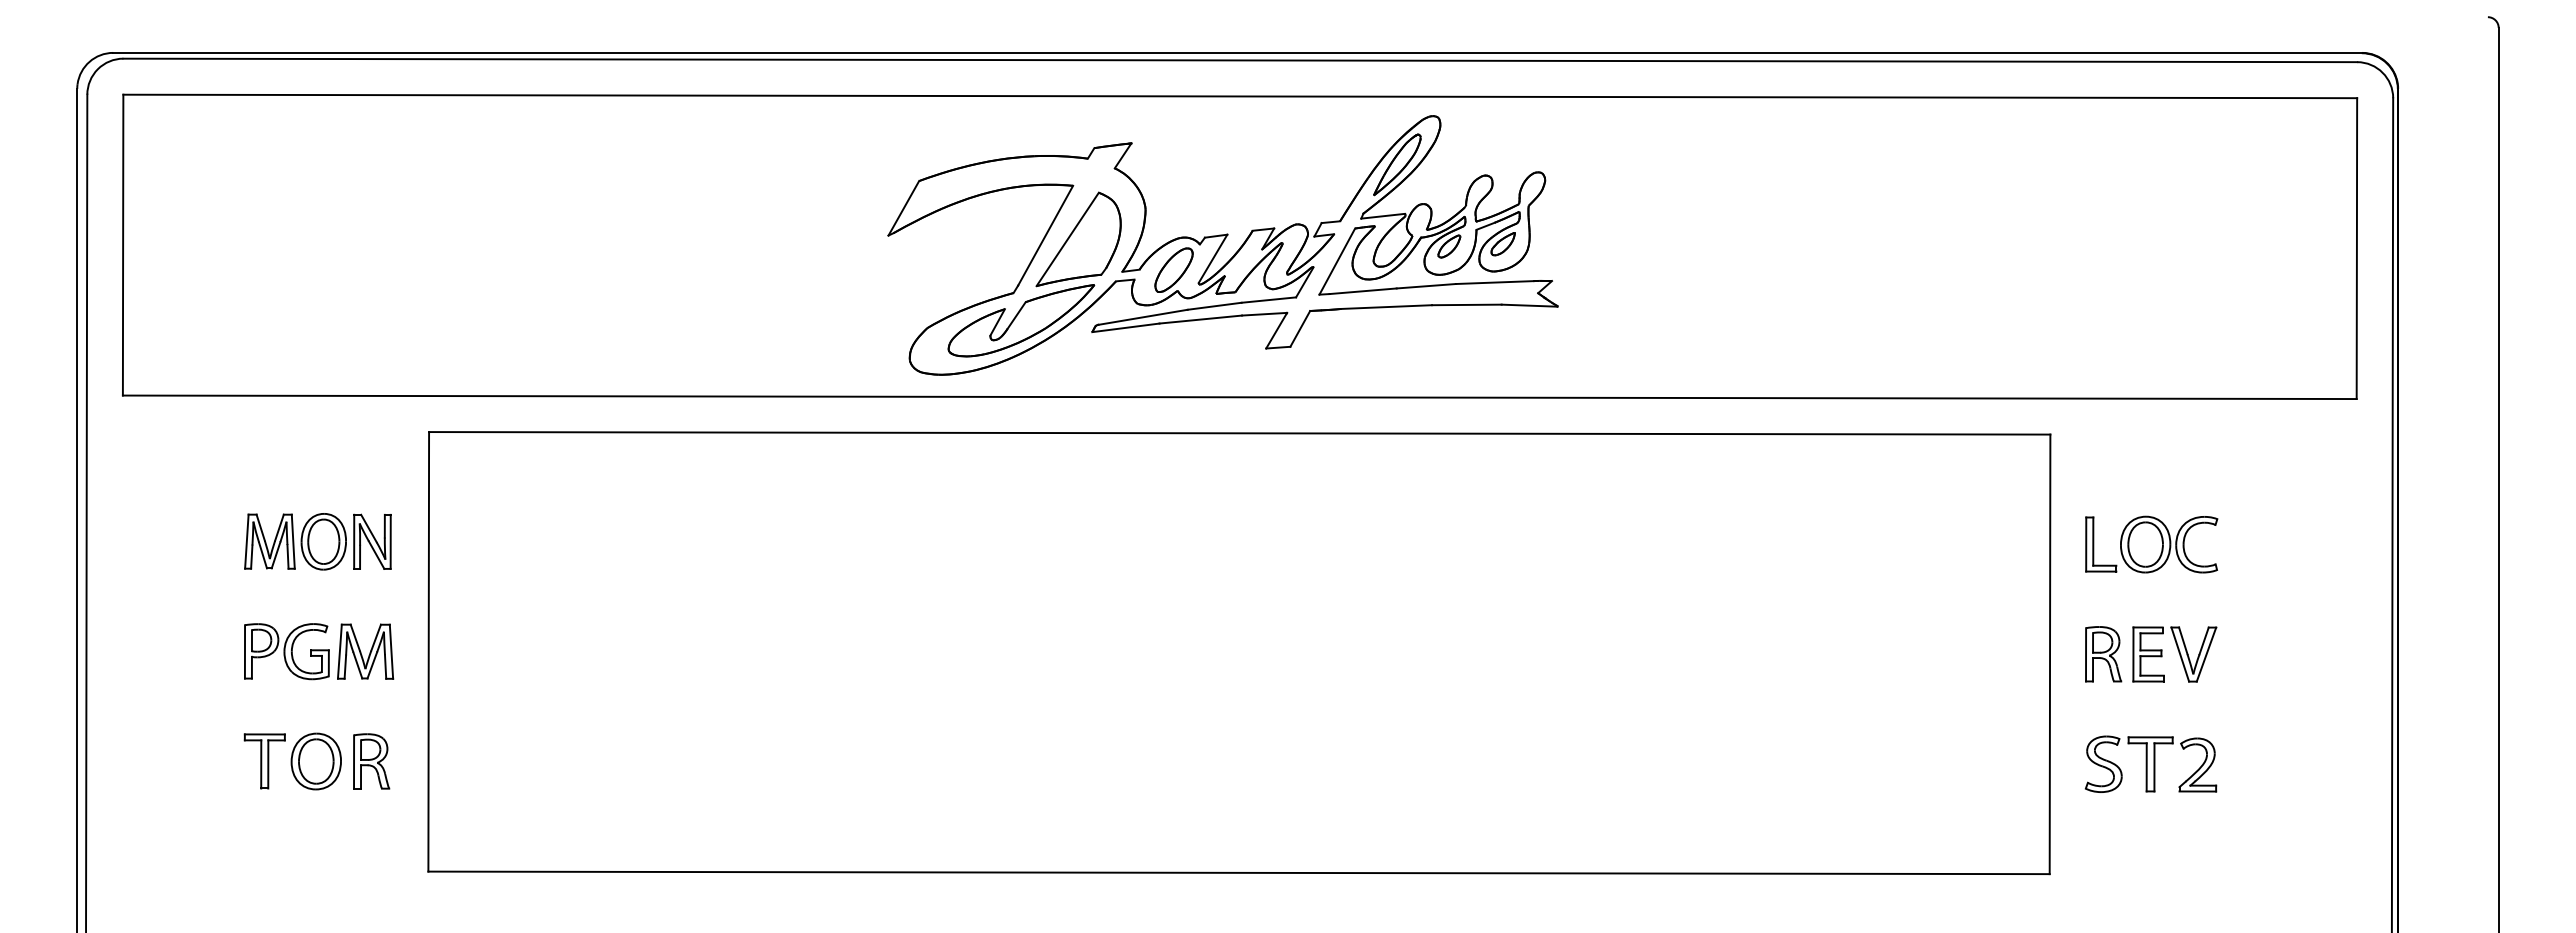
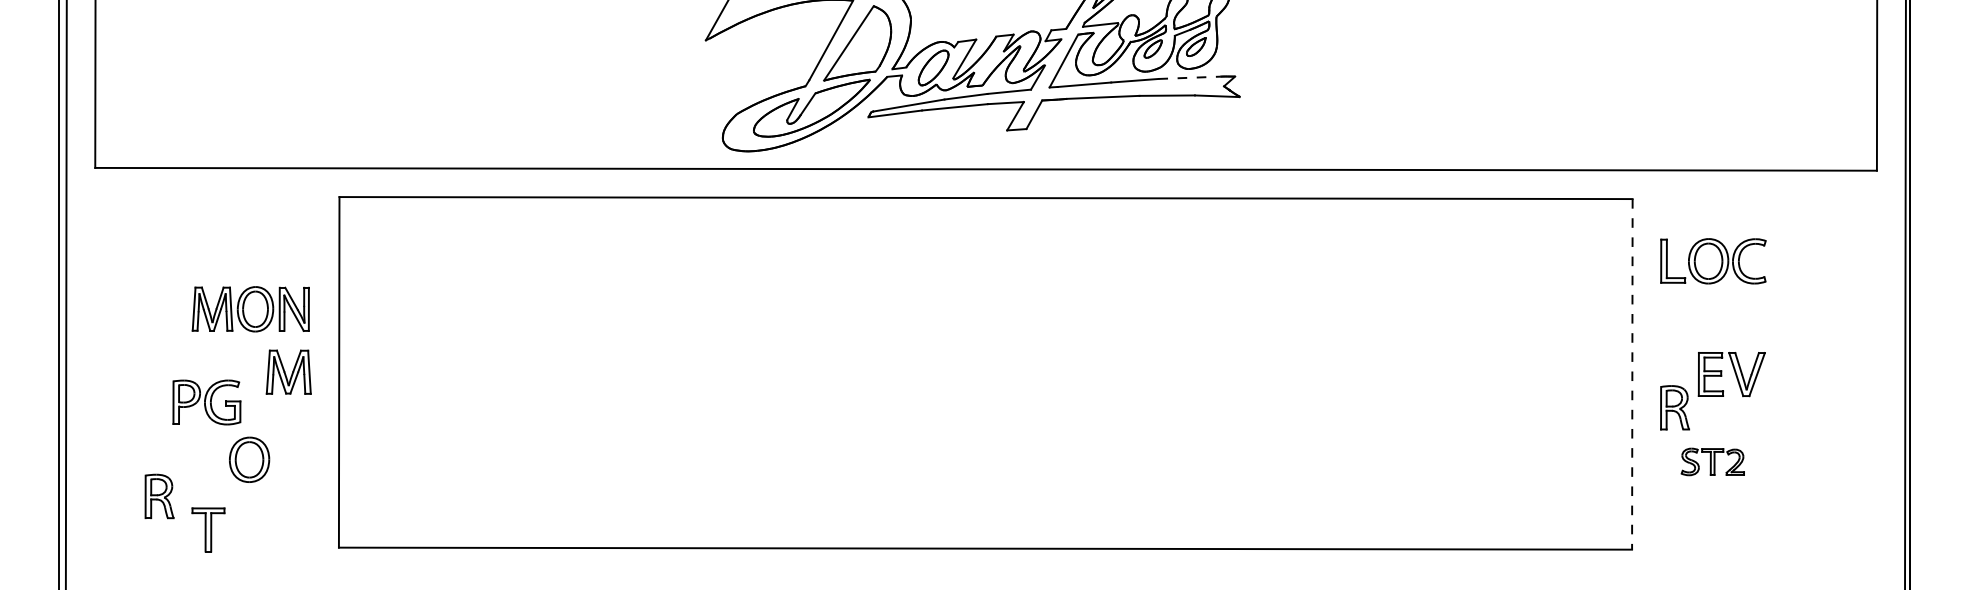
line: (1494, 282) -> (1189, 77), solid -> dashed
part: (317, 541) -> (250, 309), moved
part: (2151, 544) -> (1713, 261), moved
part: (286, 651) -> (206, 402), moved
line: (2050, 654) -> (1632, 374), solid -> dashed
part: (2103, 654) -> (1674, 407), moved
part: (264, 761) -> (208, 530), moved
part: (371, 761) -> (159, 496), moved
part: (2150, 763) -> (1712, 461), size x0.6

